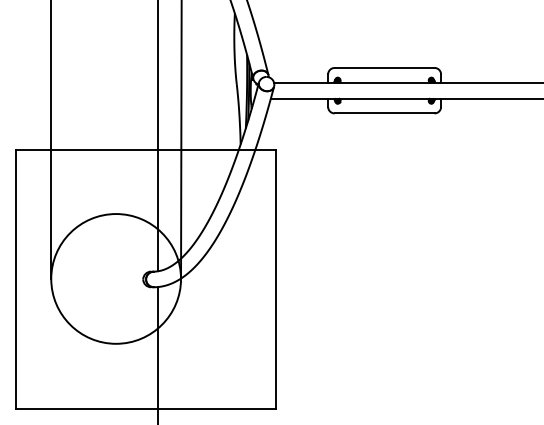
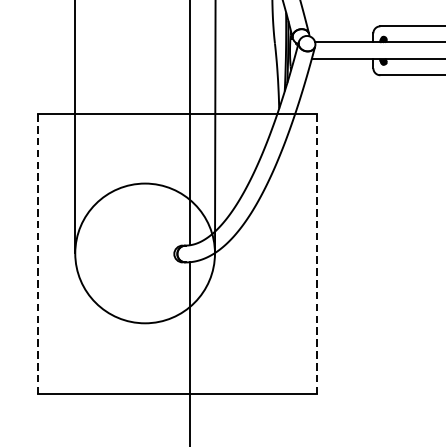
line: (16, 279) -> (37, 254), solid -> dashed
line: (275, 279) -> (316, 254), solid -> dashed

